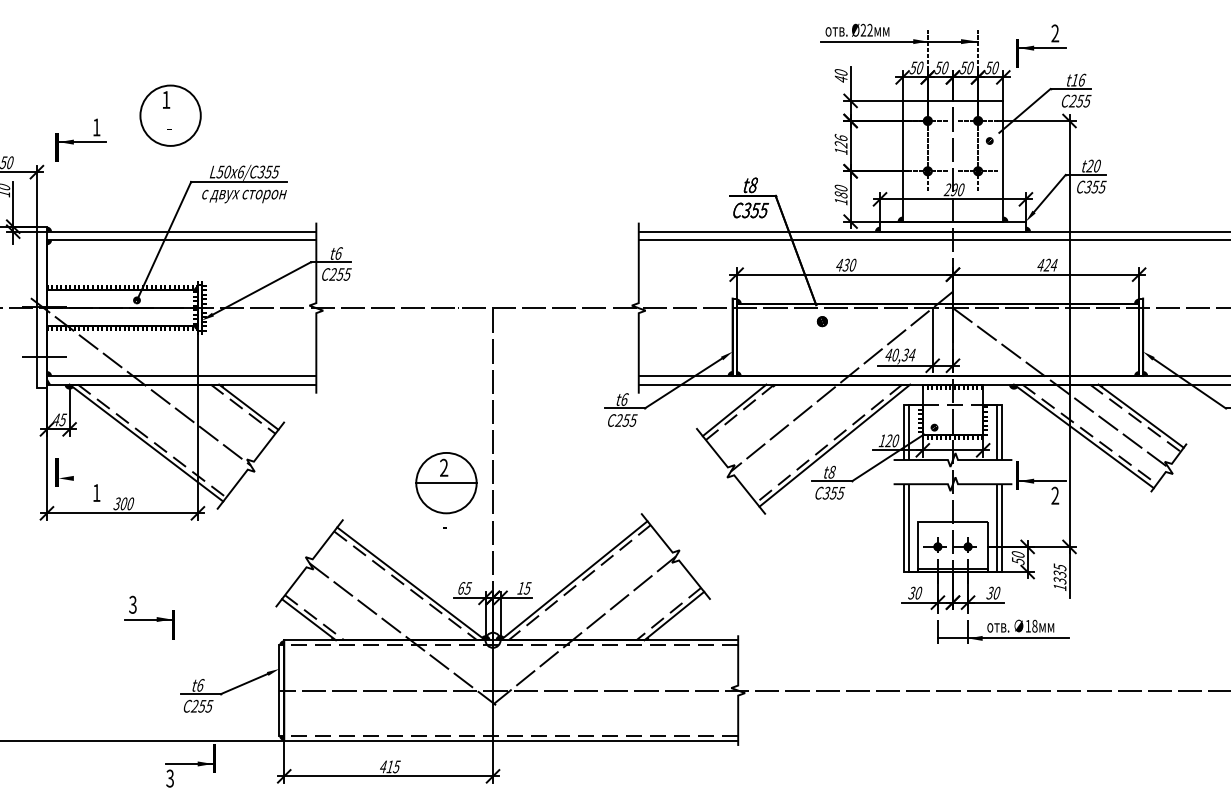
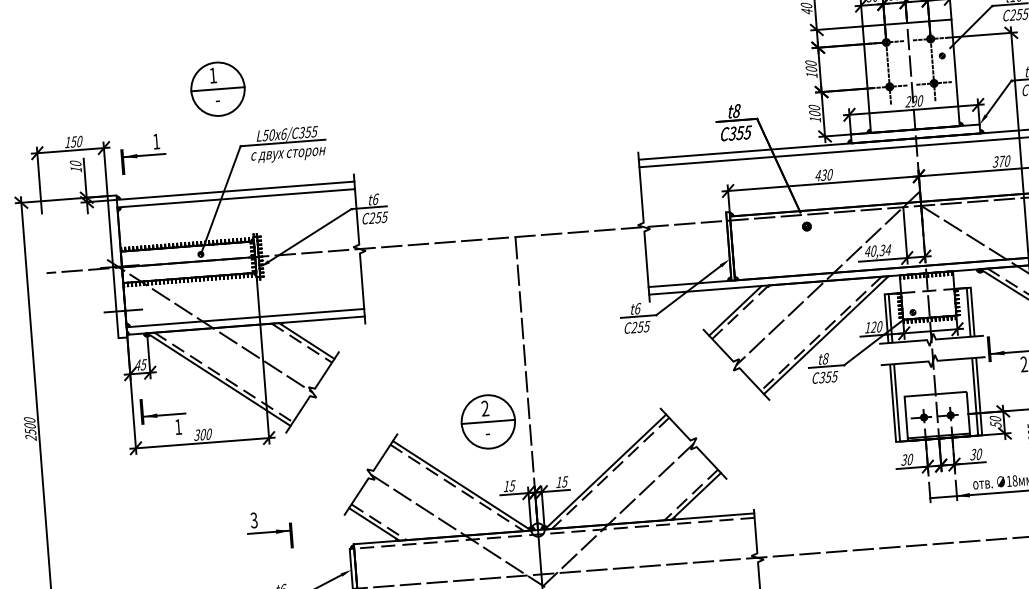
line: (170, 115) -> (217, 89), added
part: (80, 139) -> (142, 153), moved
text: (840, 141) -> (810, 66), 126 -> 100
text: (841, 194) -> (815, 113), 180 -> 100
text: (1047, 264) -> (1001, 160), 424 -> 370
line: (81, 478) -> (164, 415), added
part: (446, 483) -> (488, 422), moved
text: (461, 588) -> (506, 486), 65 -> 15
part: (149, 617) -> (269, 530), moved

